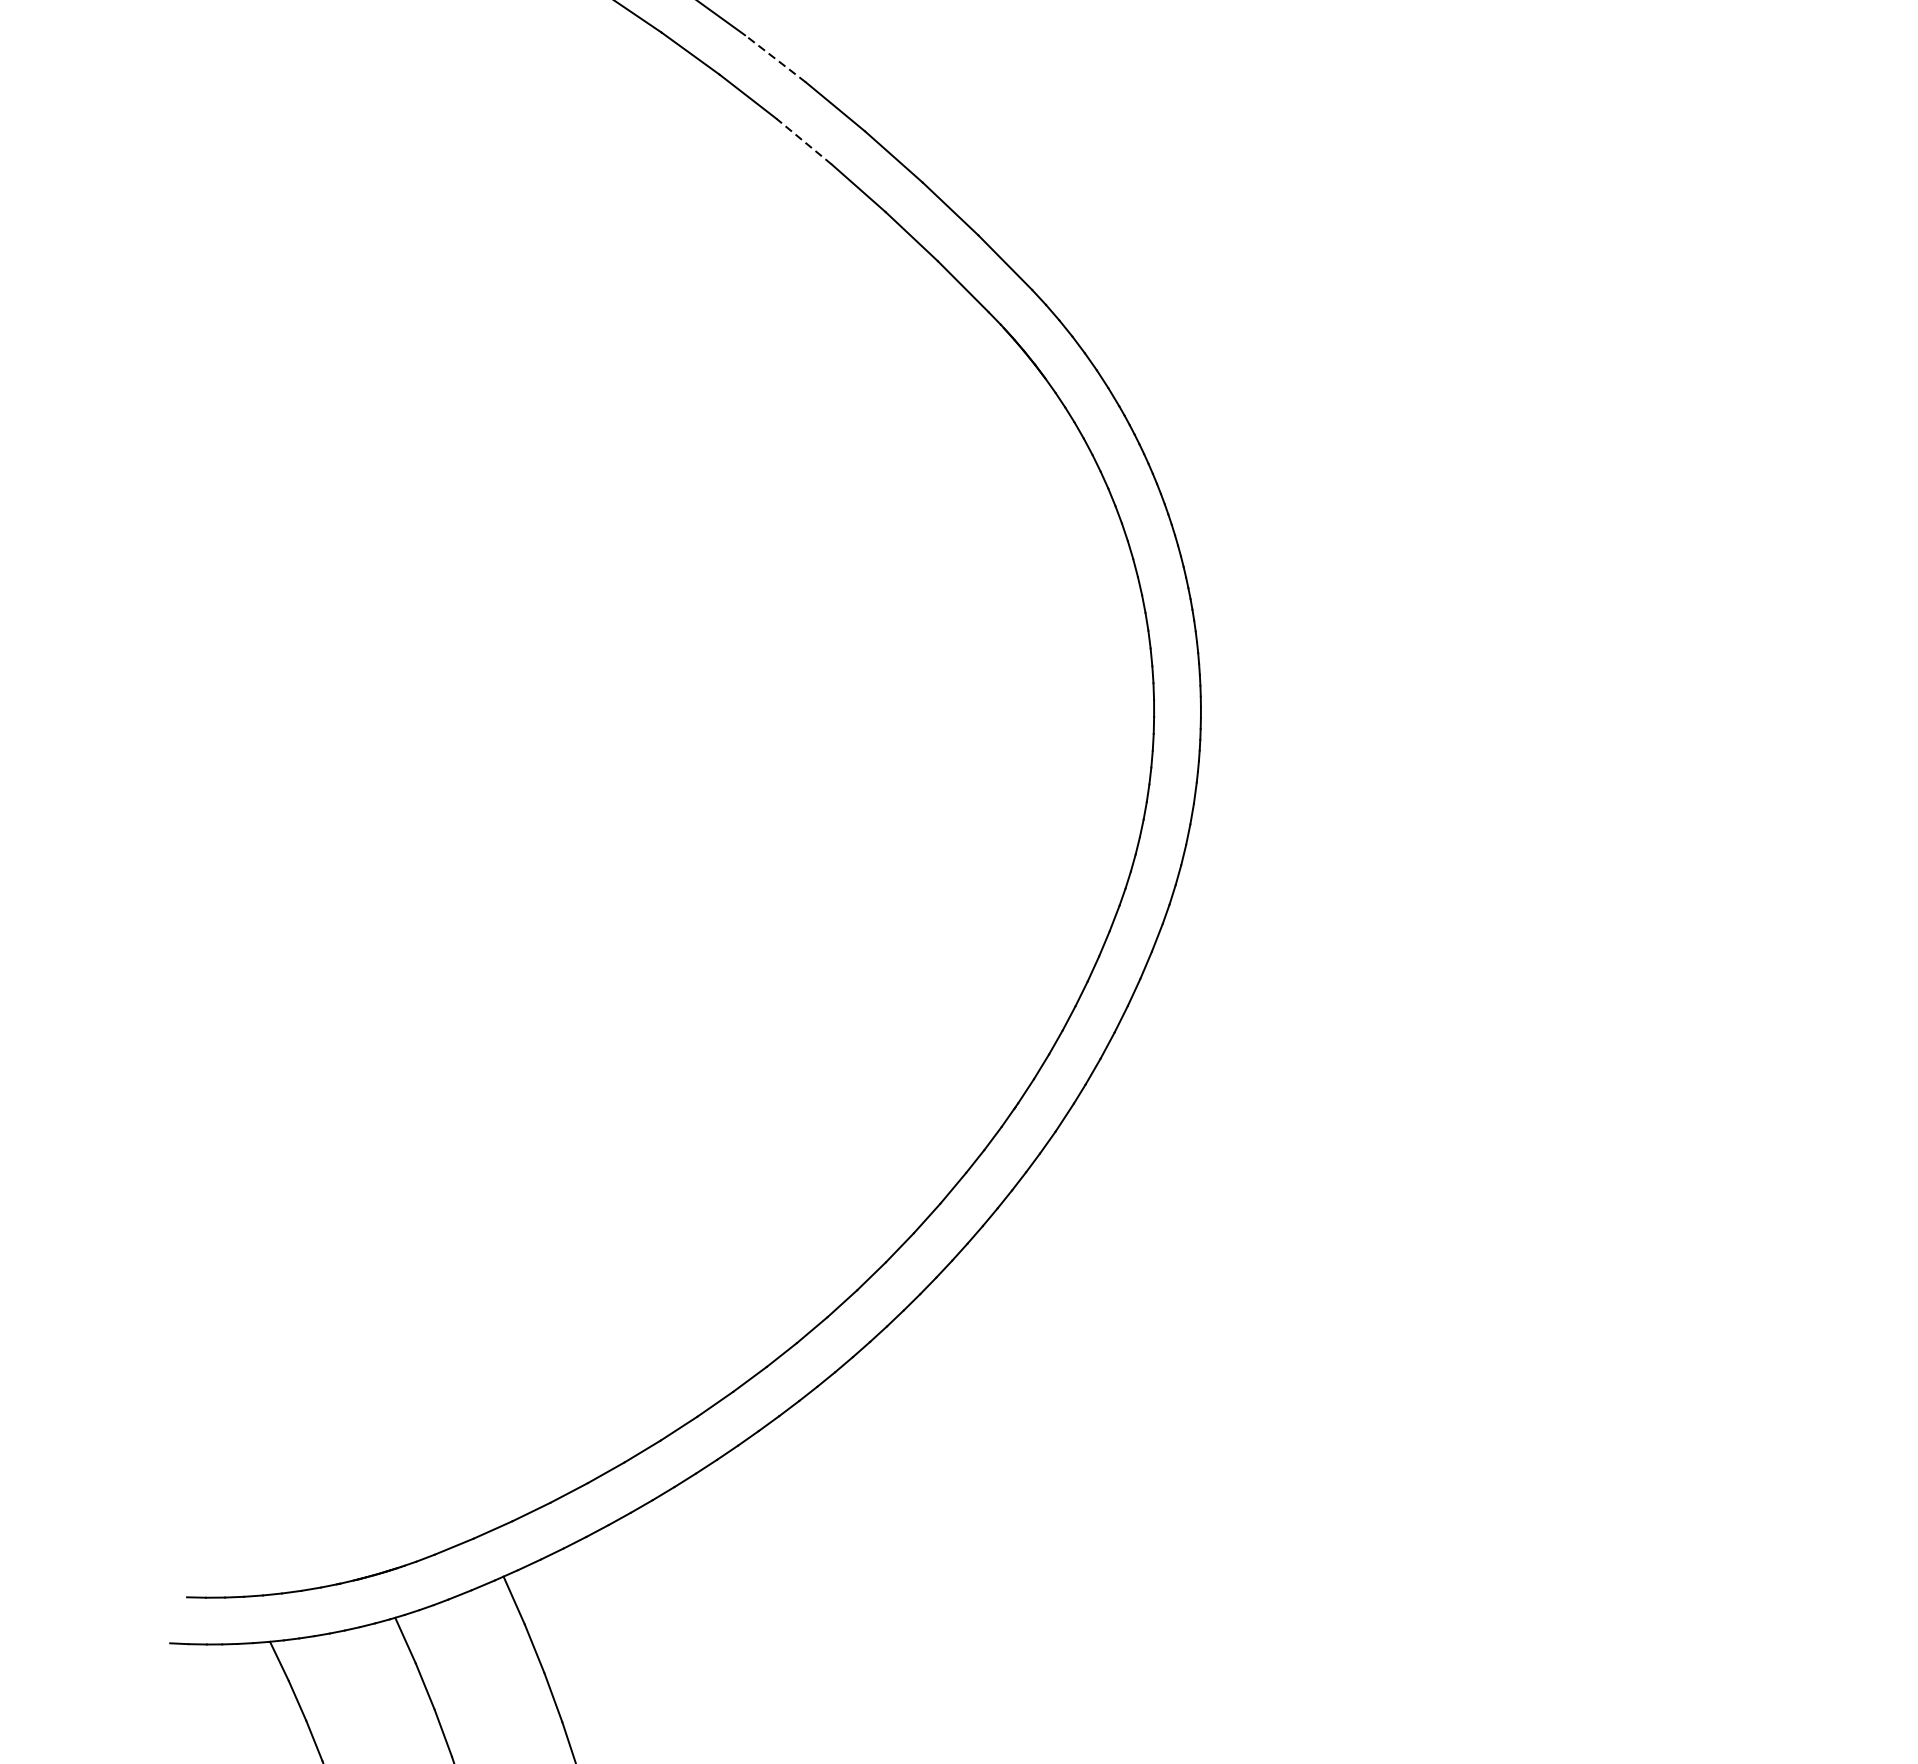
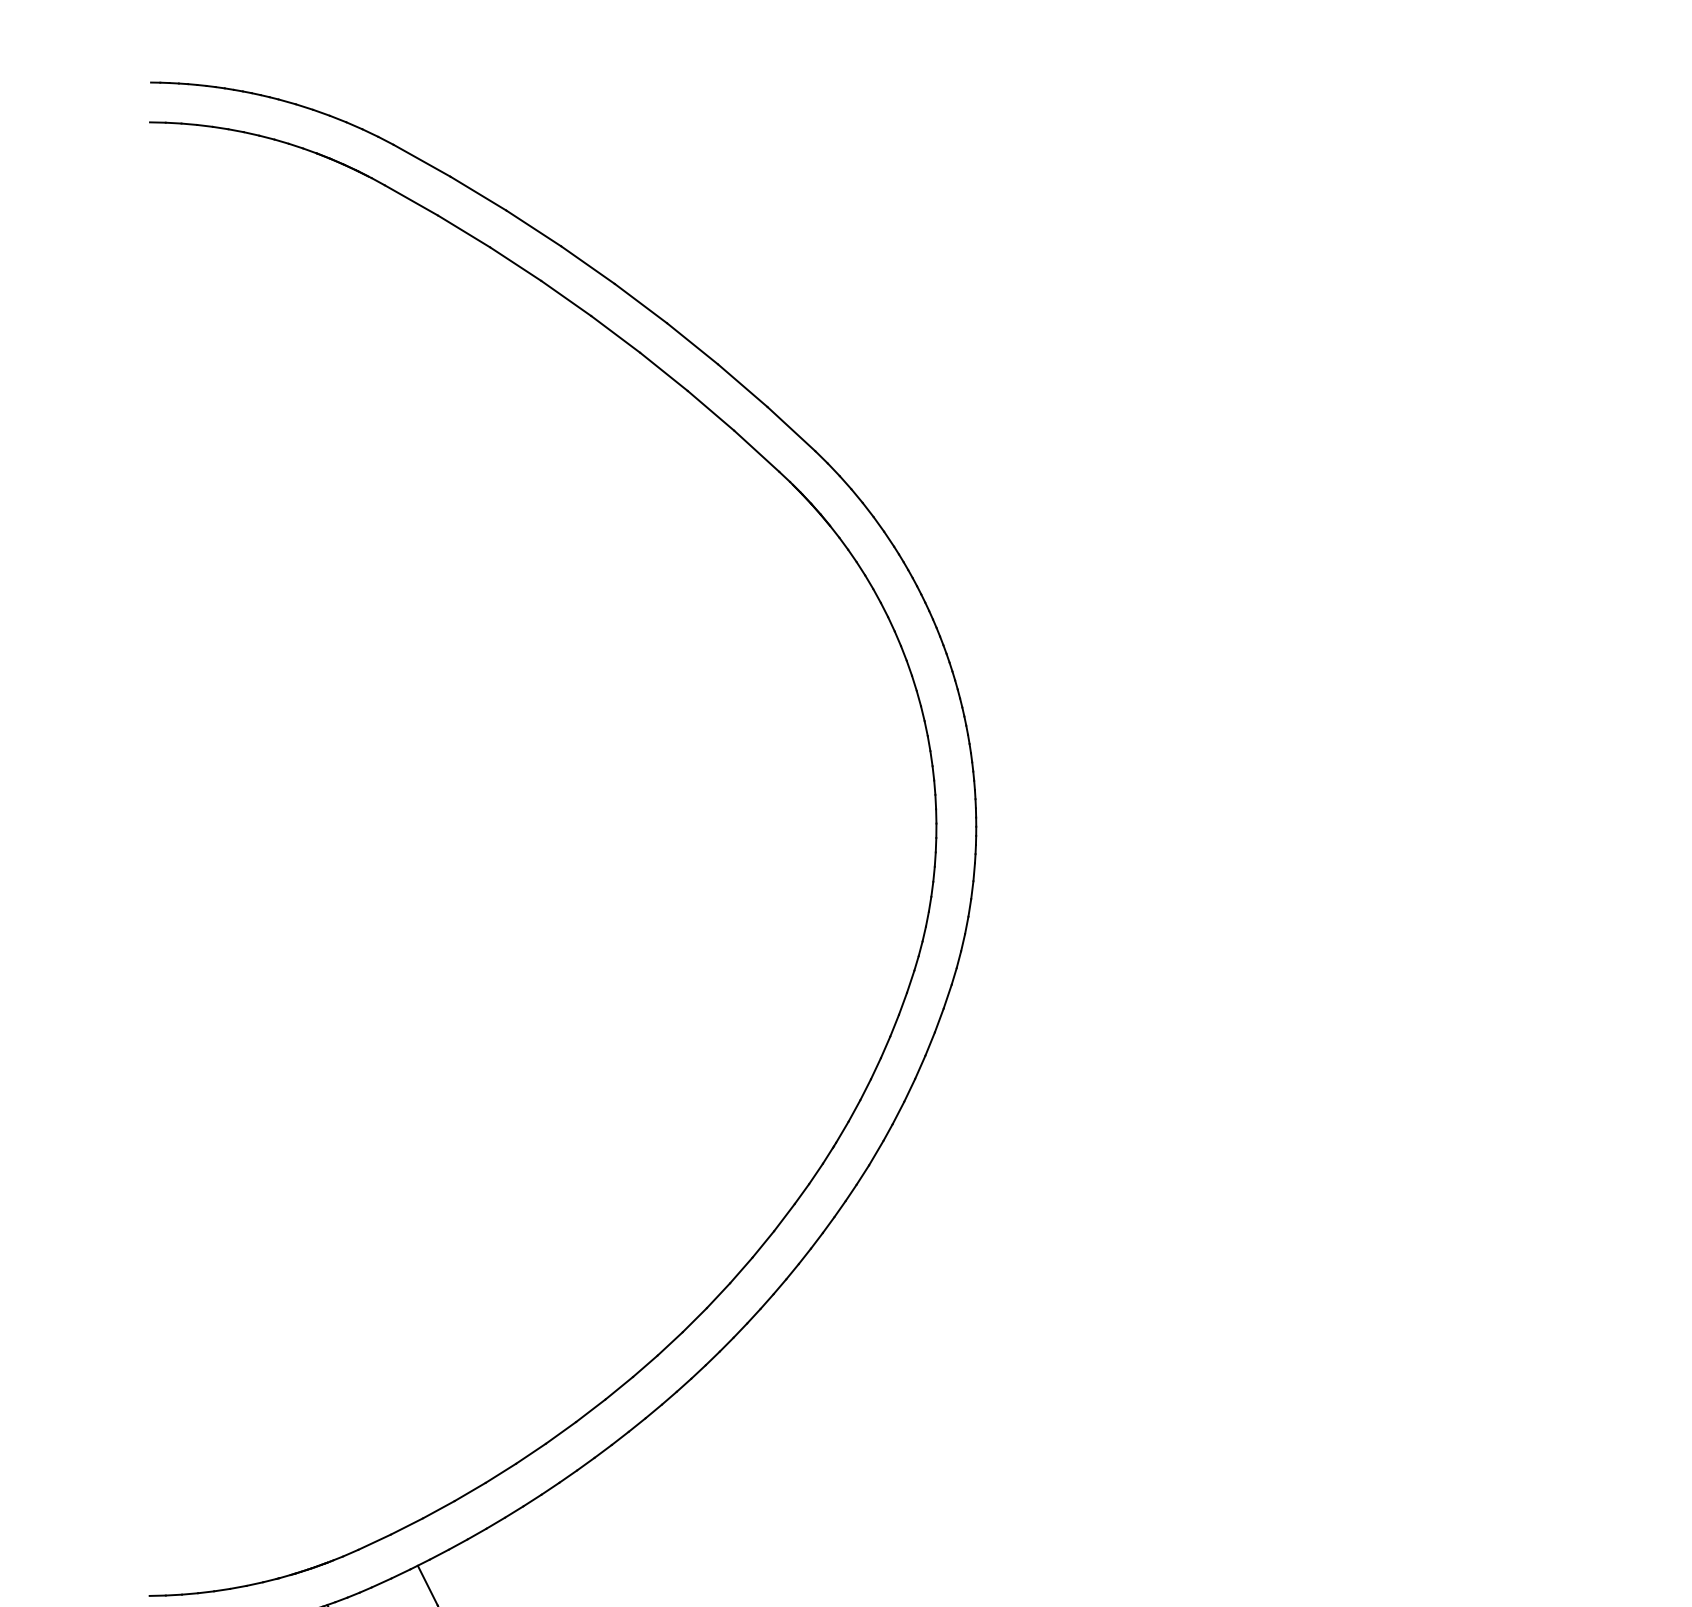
line: (776, 59) -> (588, 265), dashed -> solid
line: (803, 141) -> (615, 334), dashed -> solid

